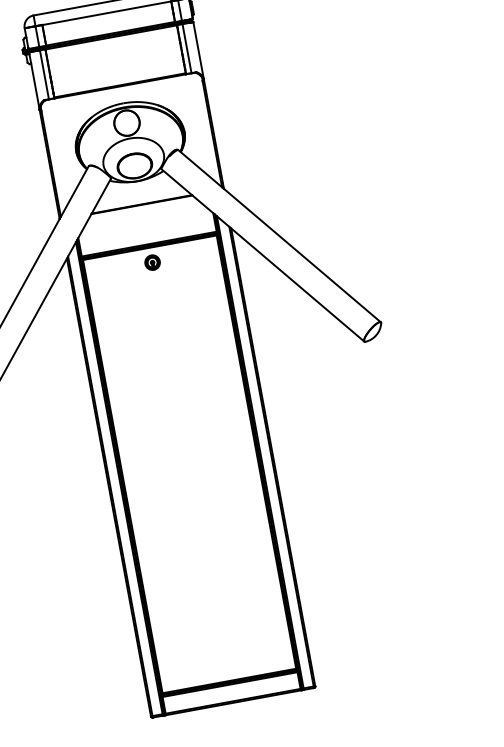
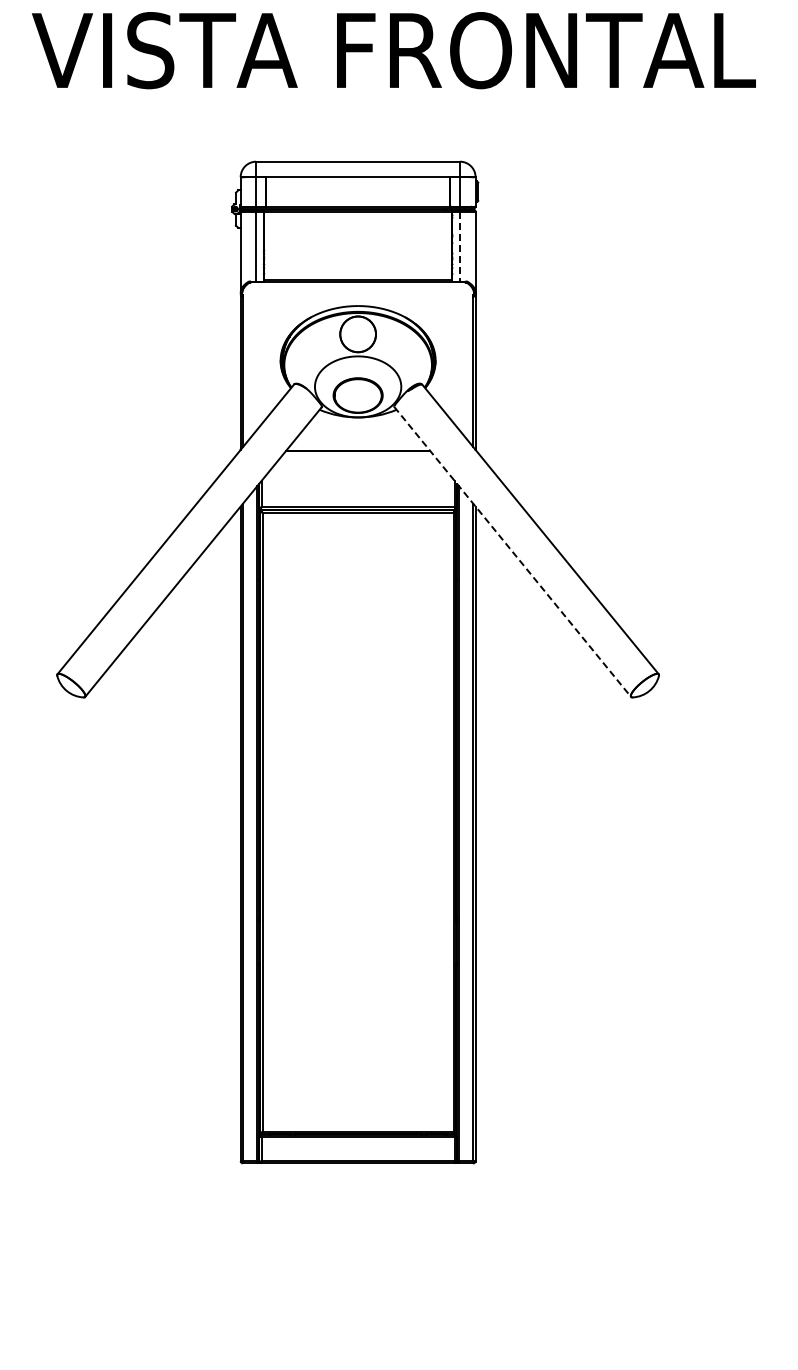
line: (187, 49) -> (460, 247), solid -> dashed
line: (263, 255) -> (513, 552), solid -> dashed
part: (152, 262) -> (357, 533), removed

